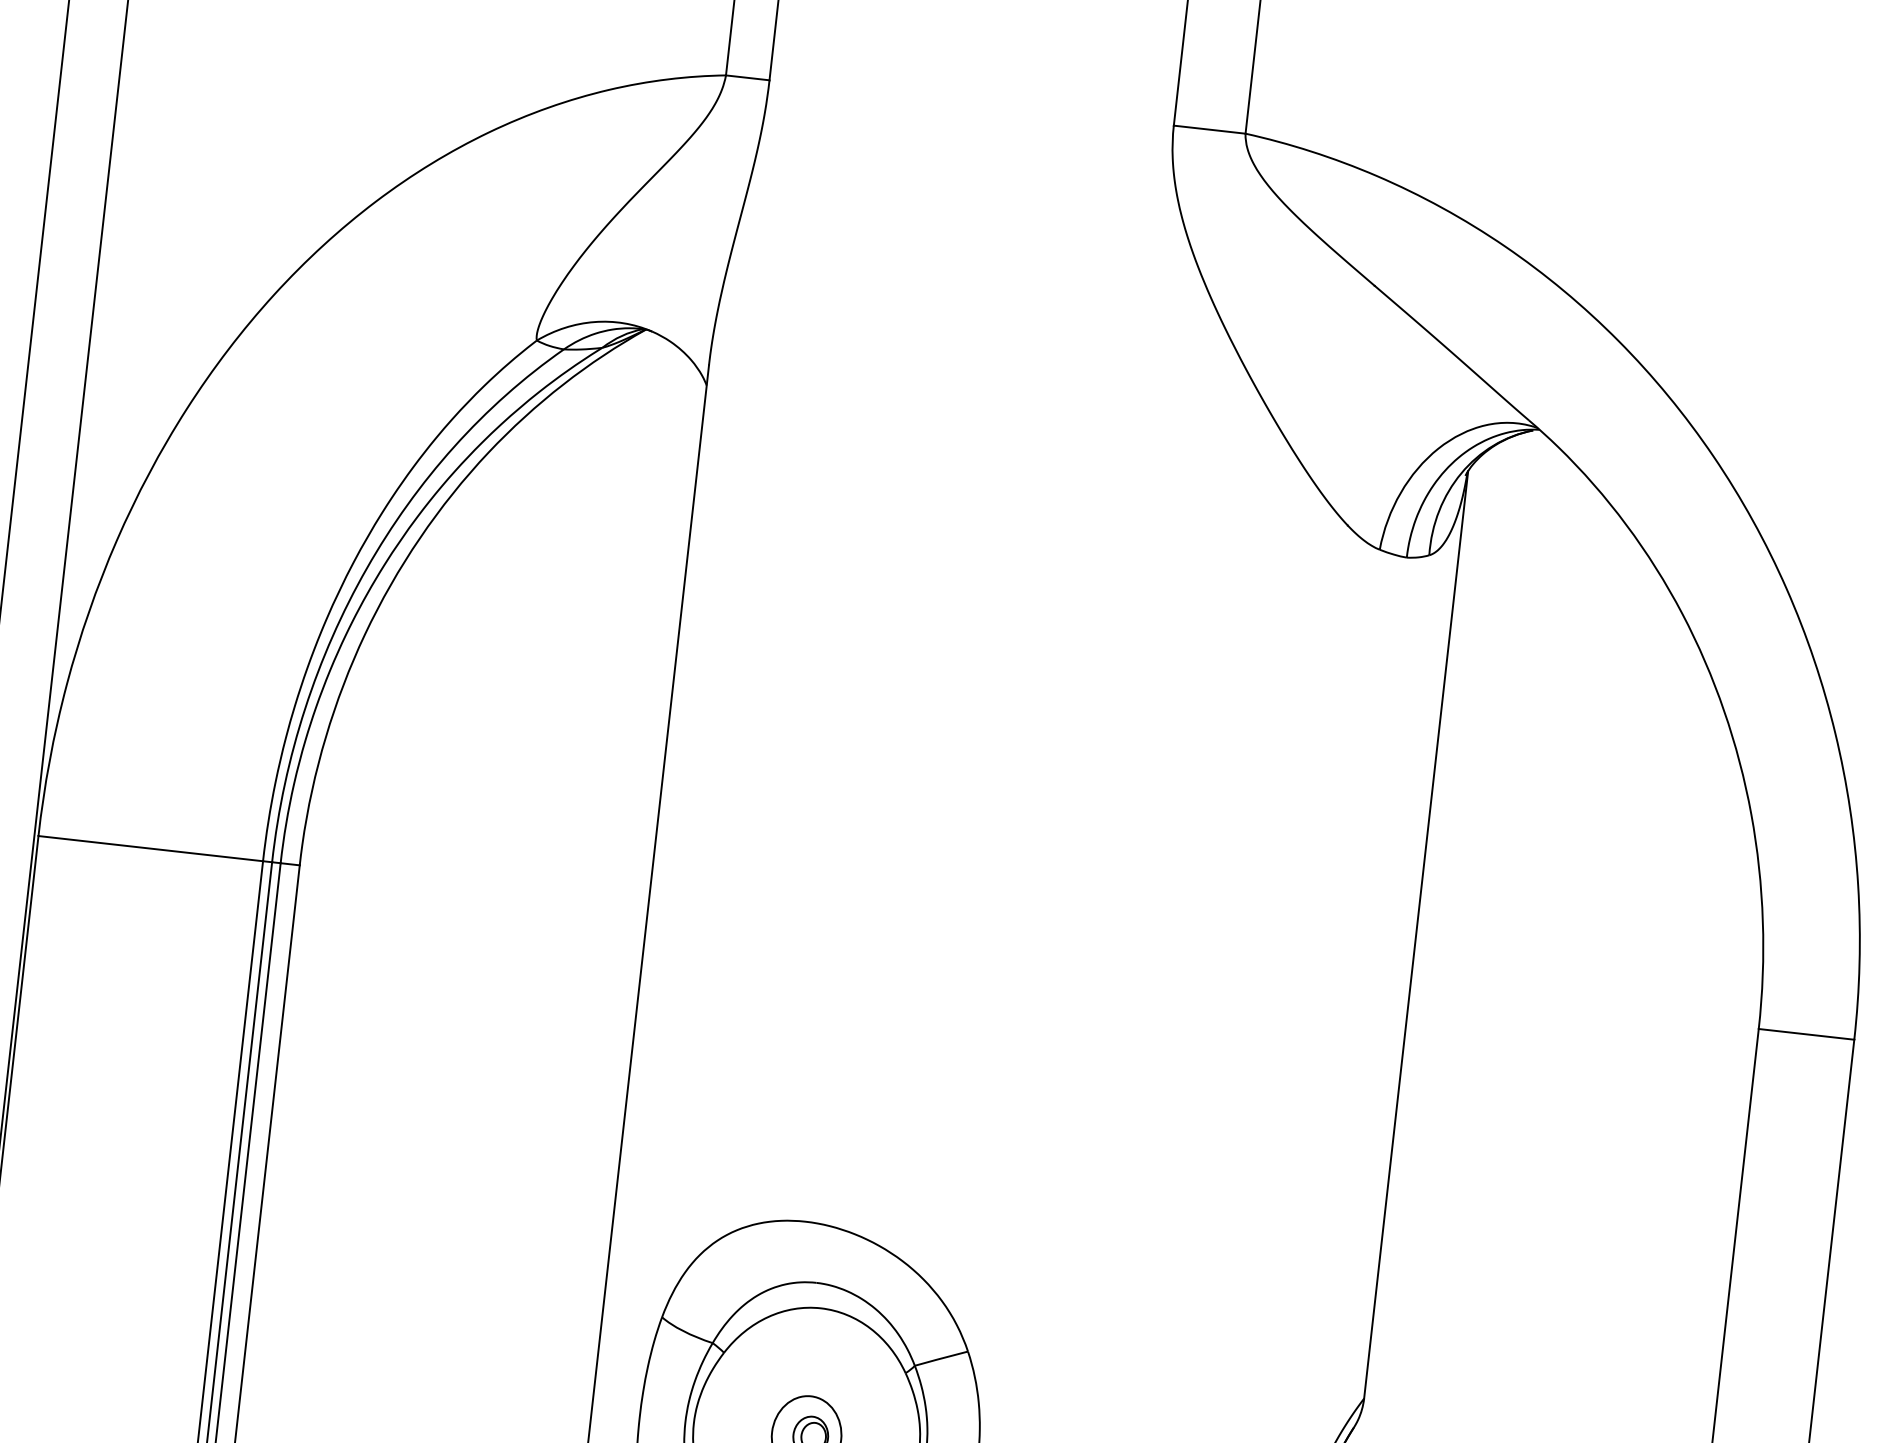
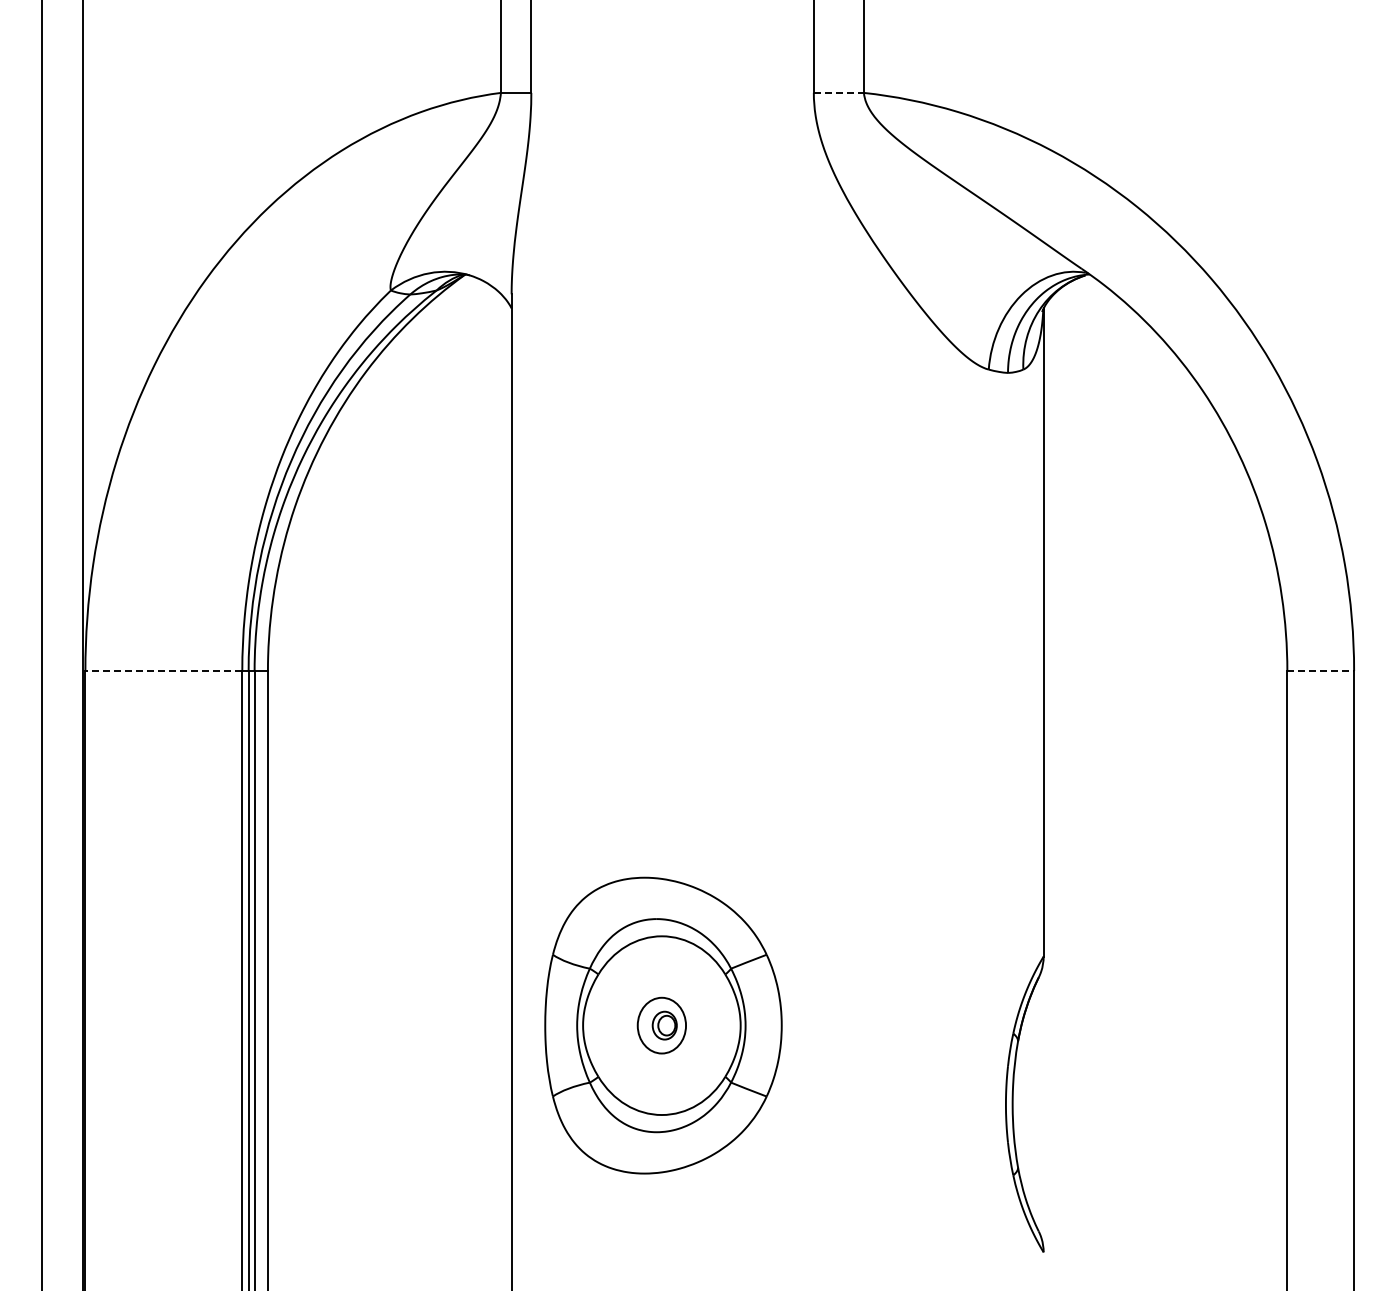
line: (1210, 129) -> (839, 92), solid -> dashed
line: (150, 847) -> (163, 670), solid -> dashed
line: (1807, 1033) -> (1321, 670), solid -> dashed

